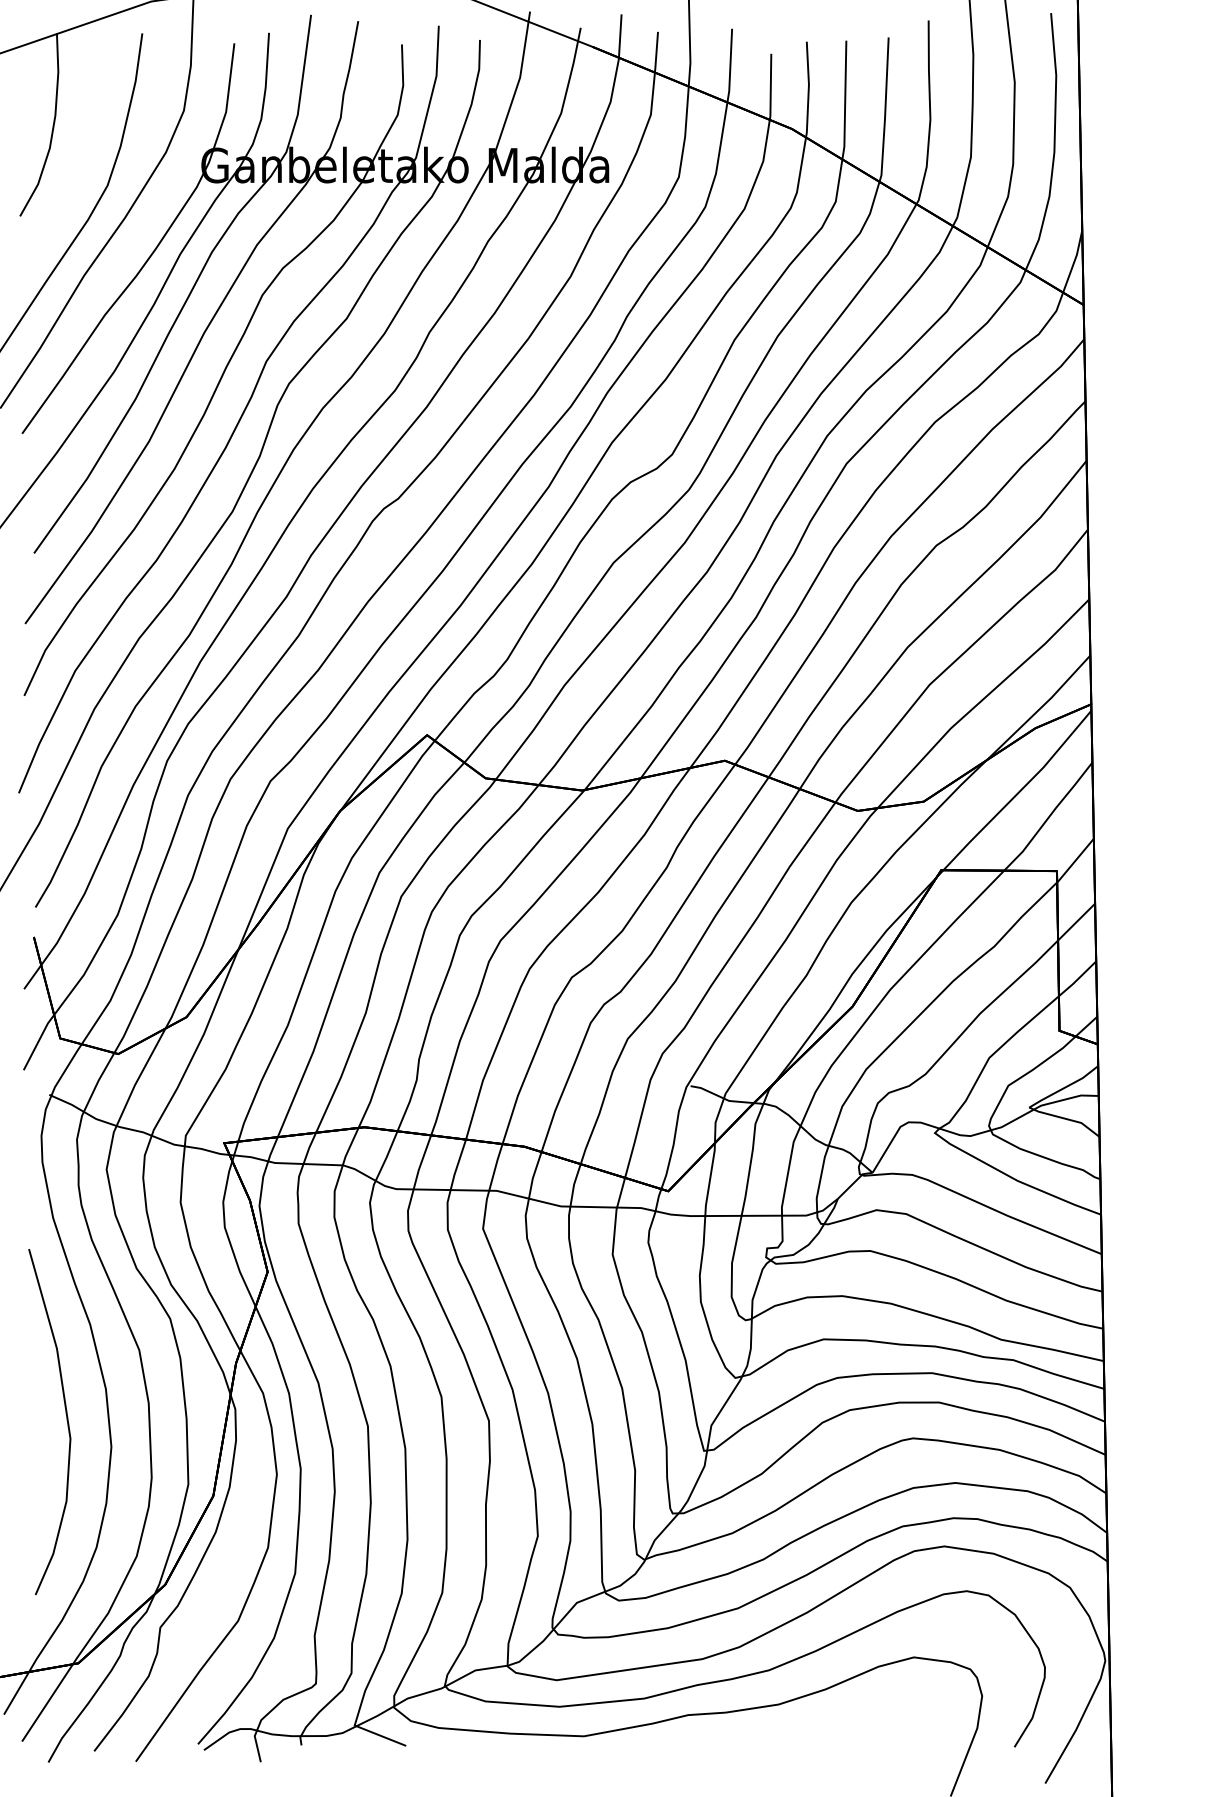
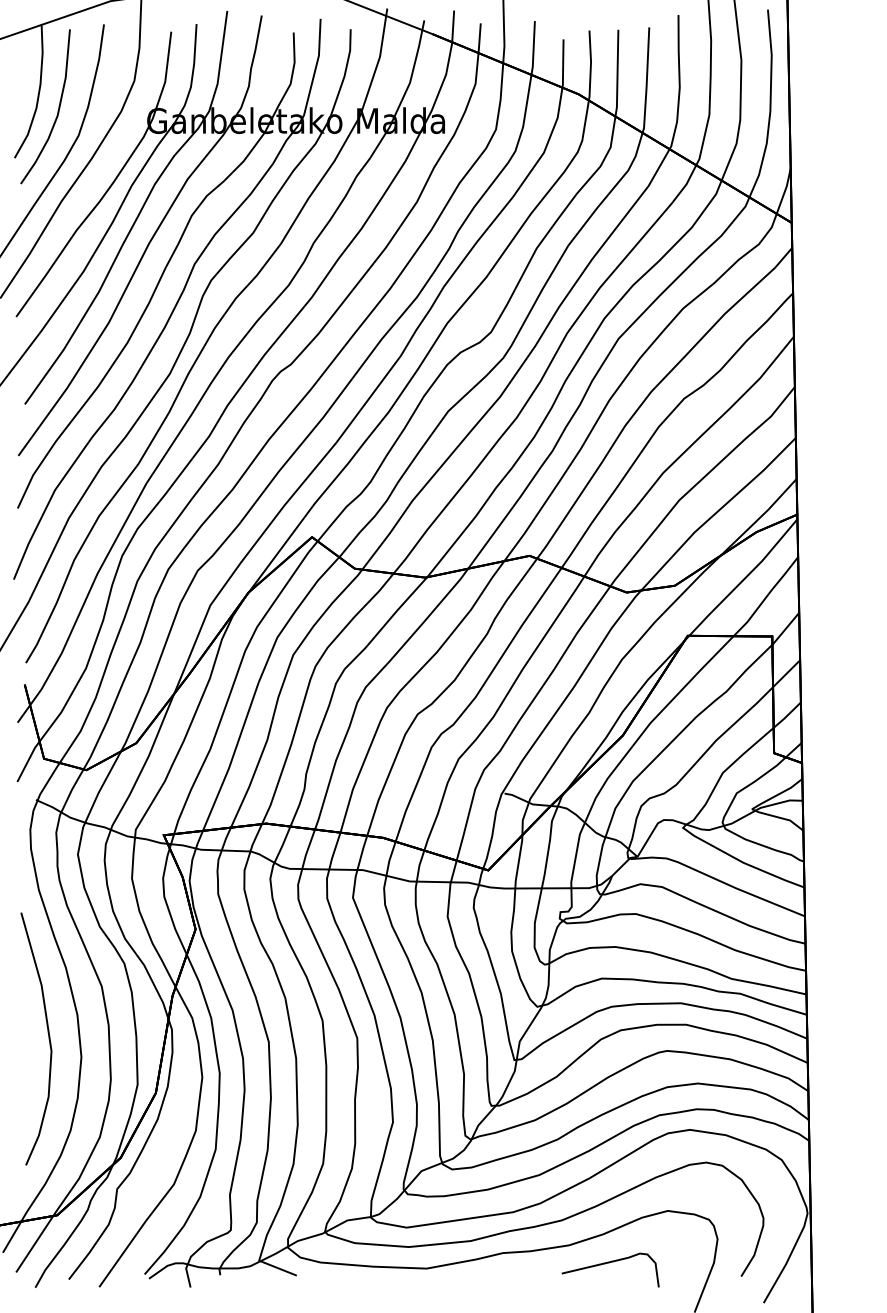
curve: (79, 149) -> (58, 109), added
curve: (831, 1729) -> (607, 1263), added

